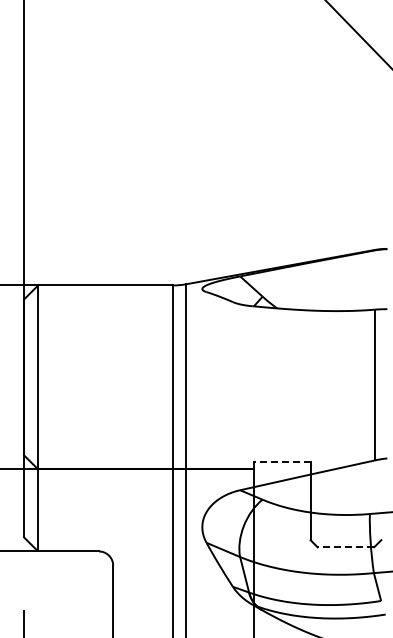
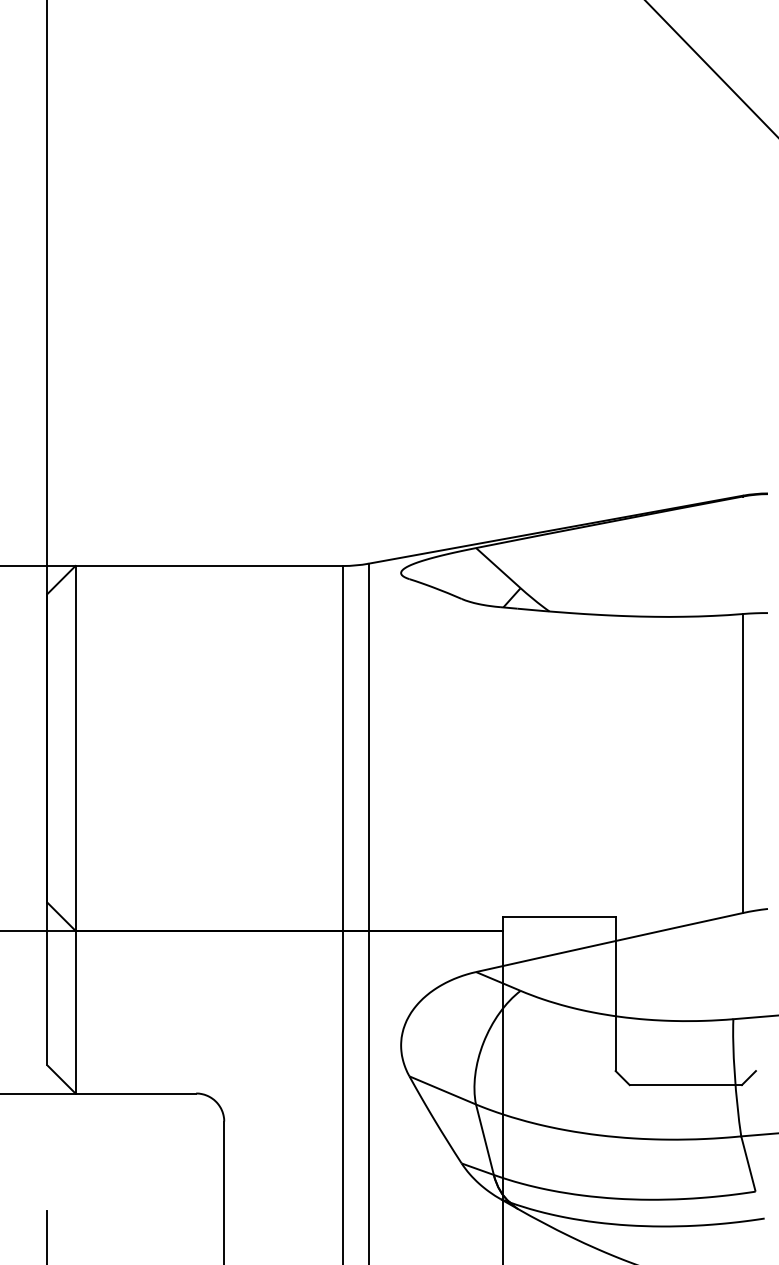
line: (281, 462) -> (558, 917), dashed -> solid
line: (345, 547) -> (684, 1085), dashed -> solid

